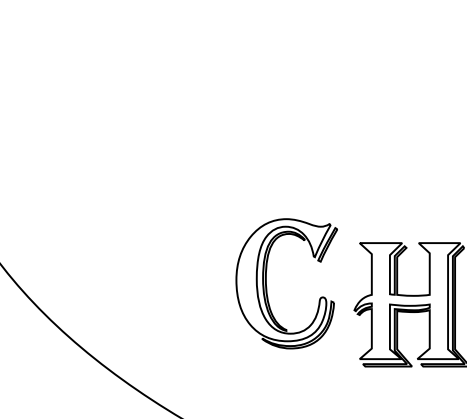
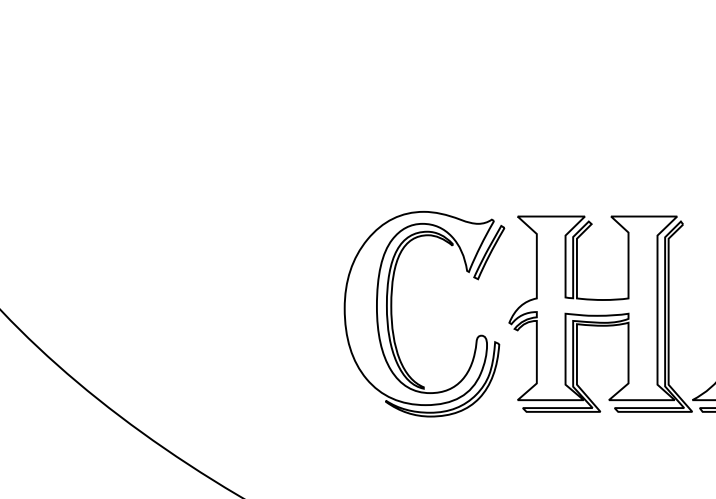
part: (267, 287) -> (393, 320), moved

